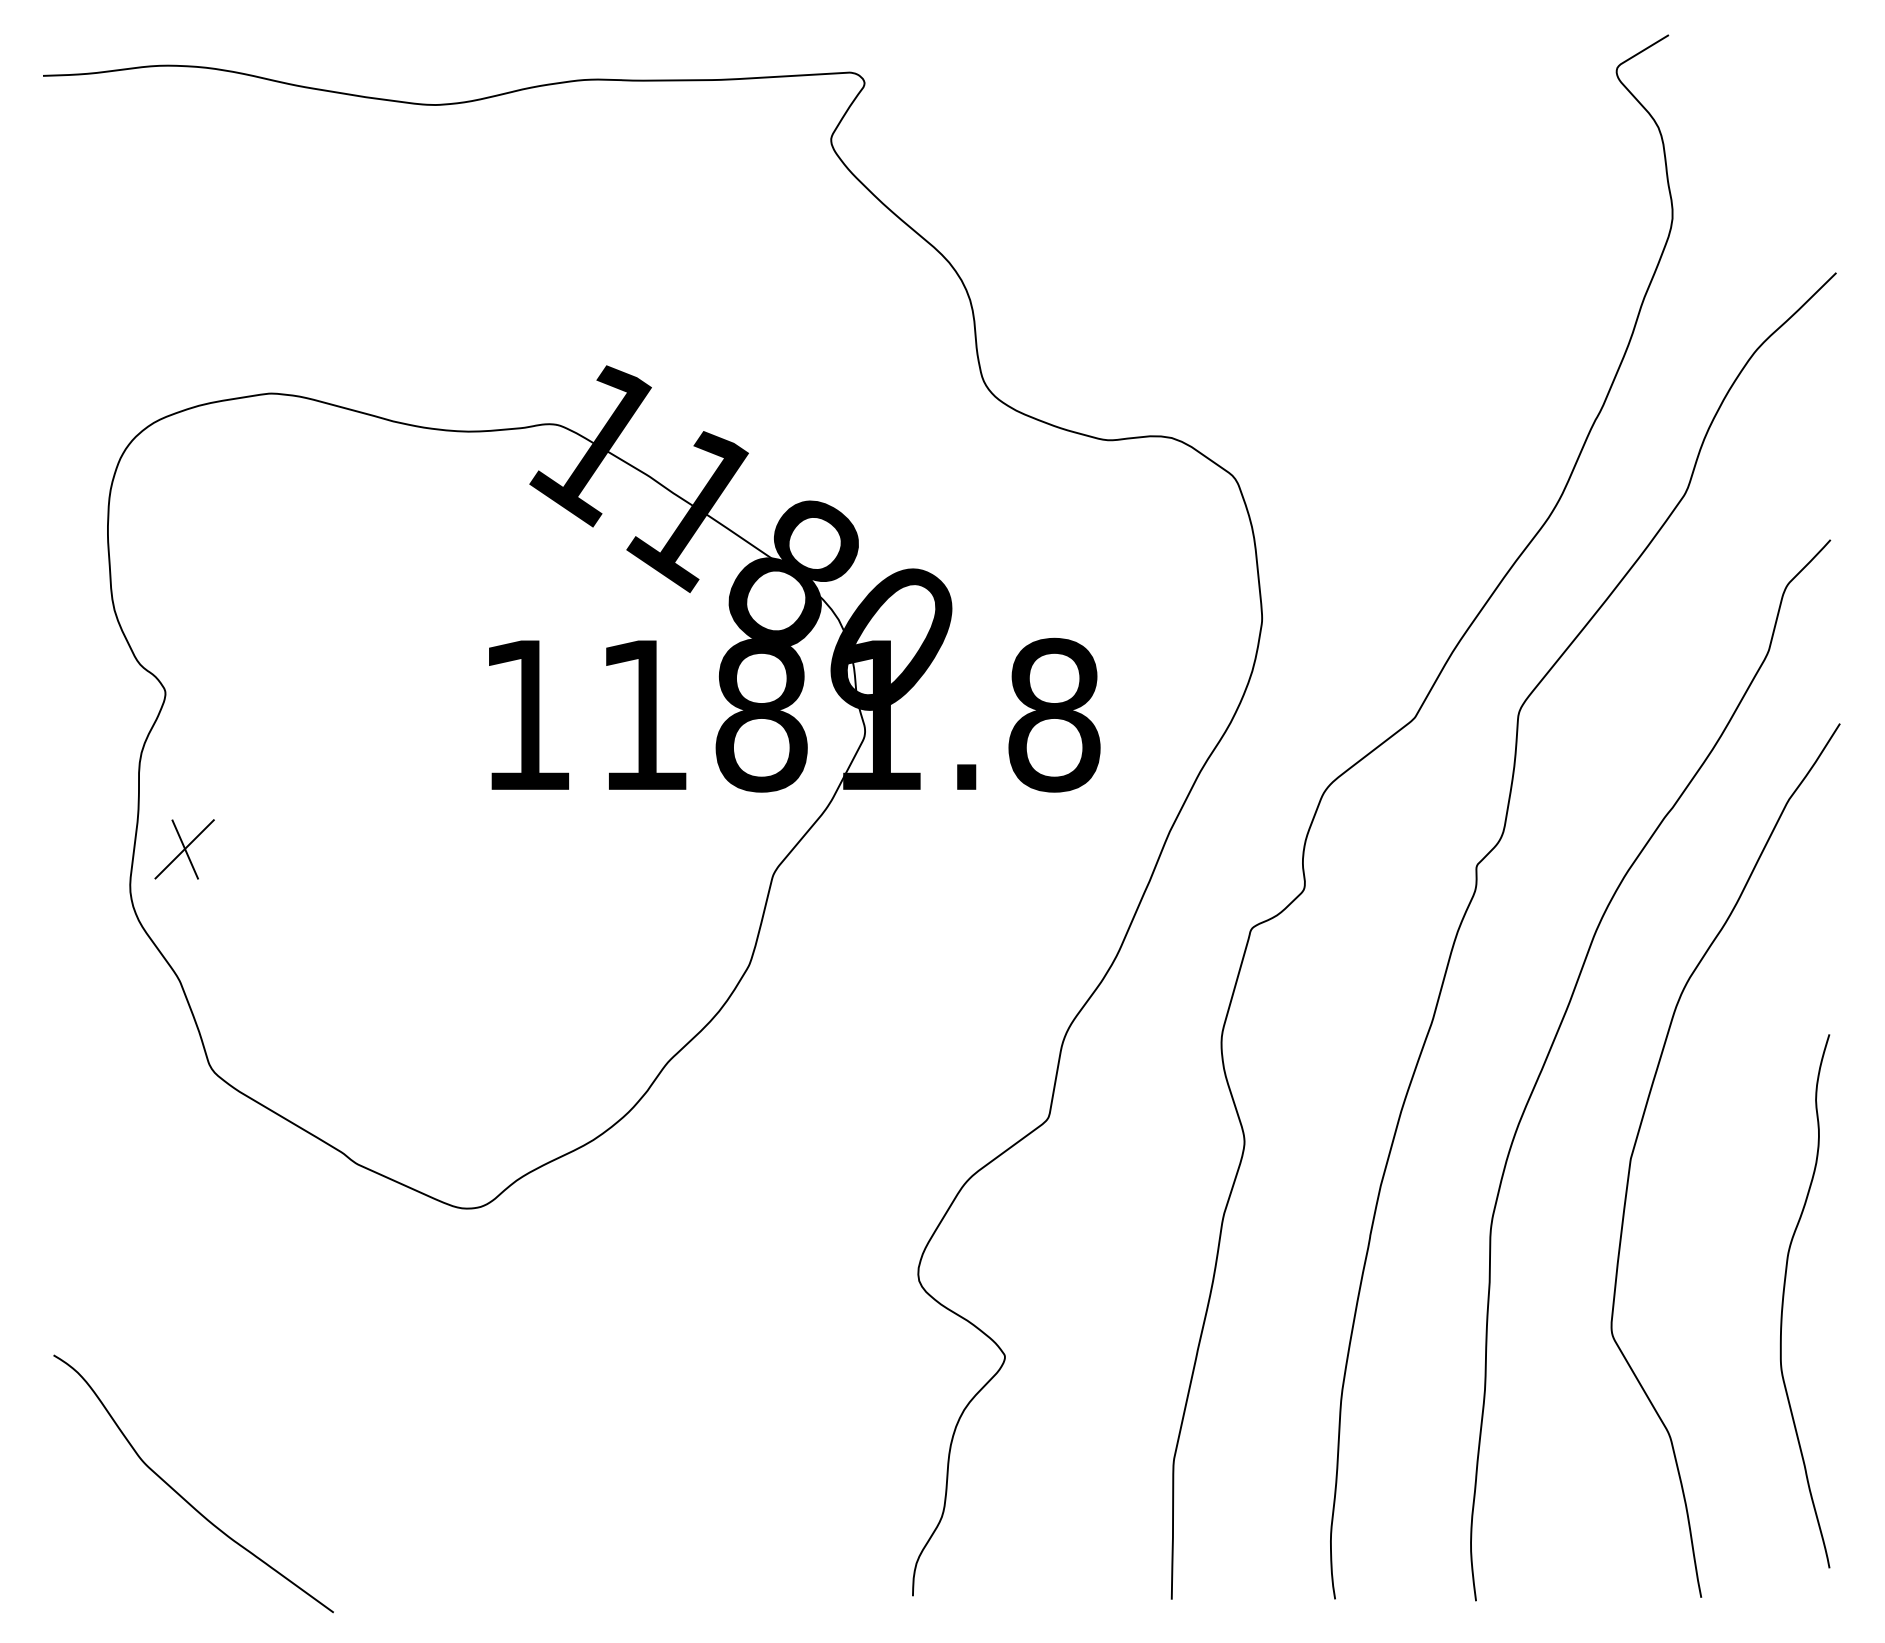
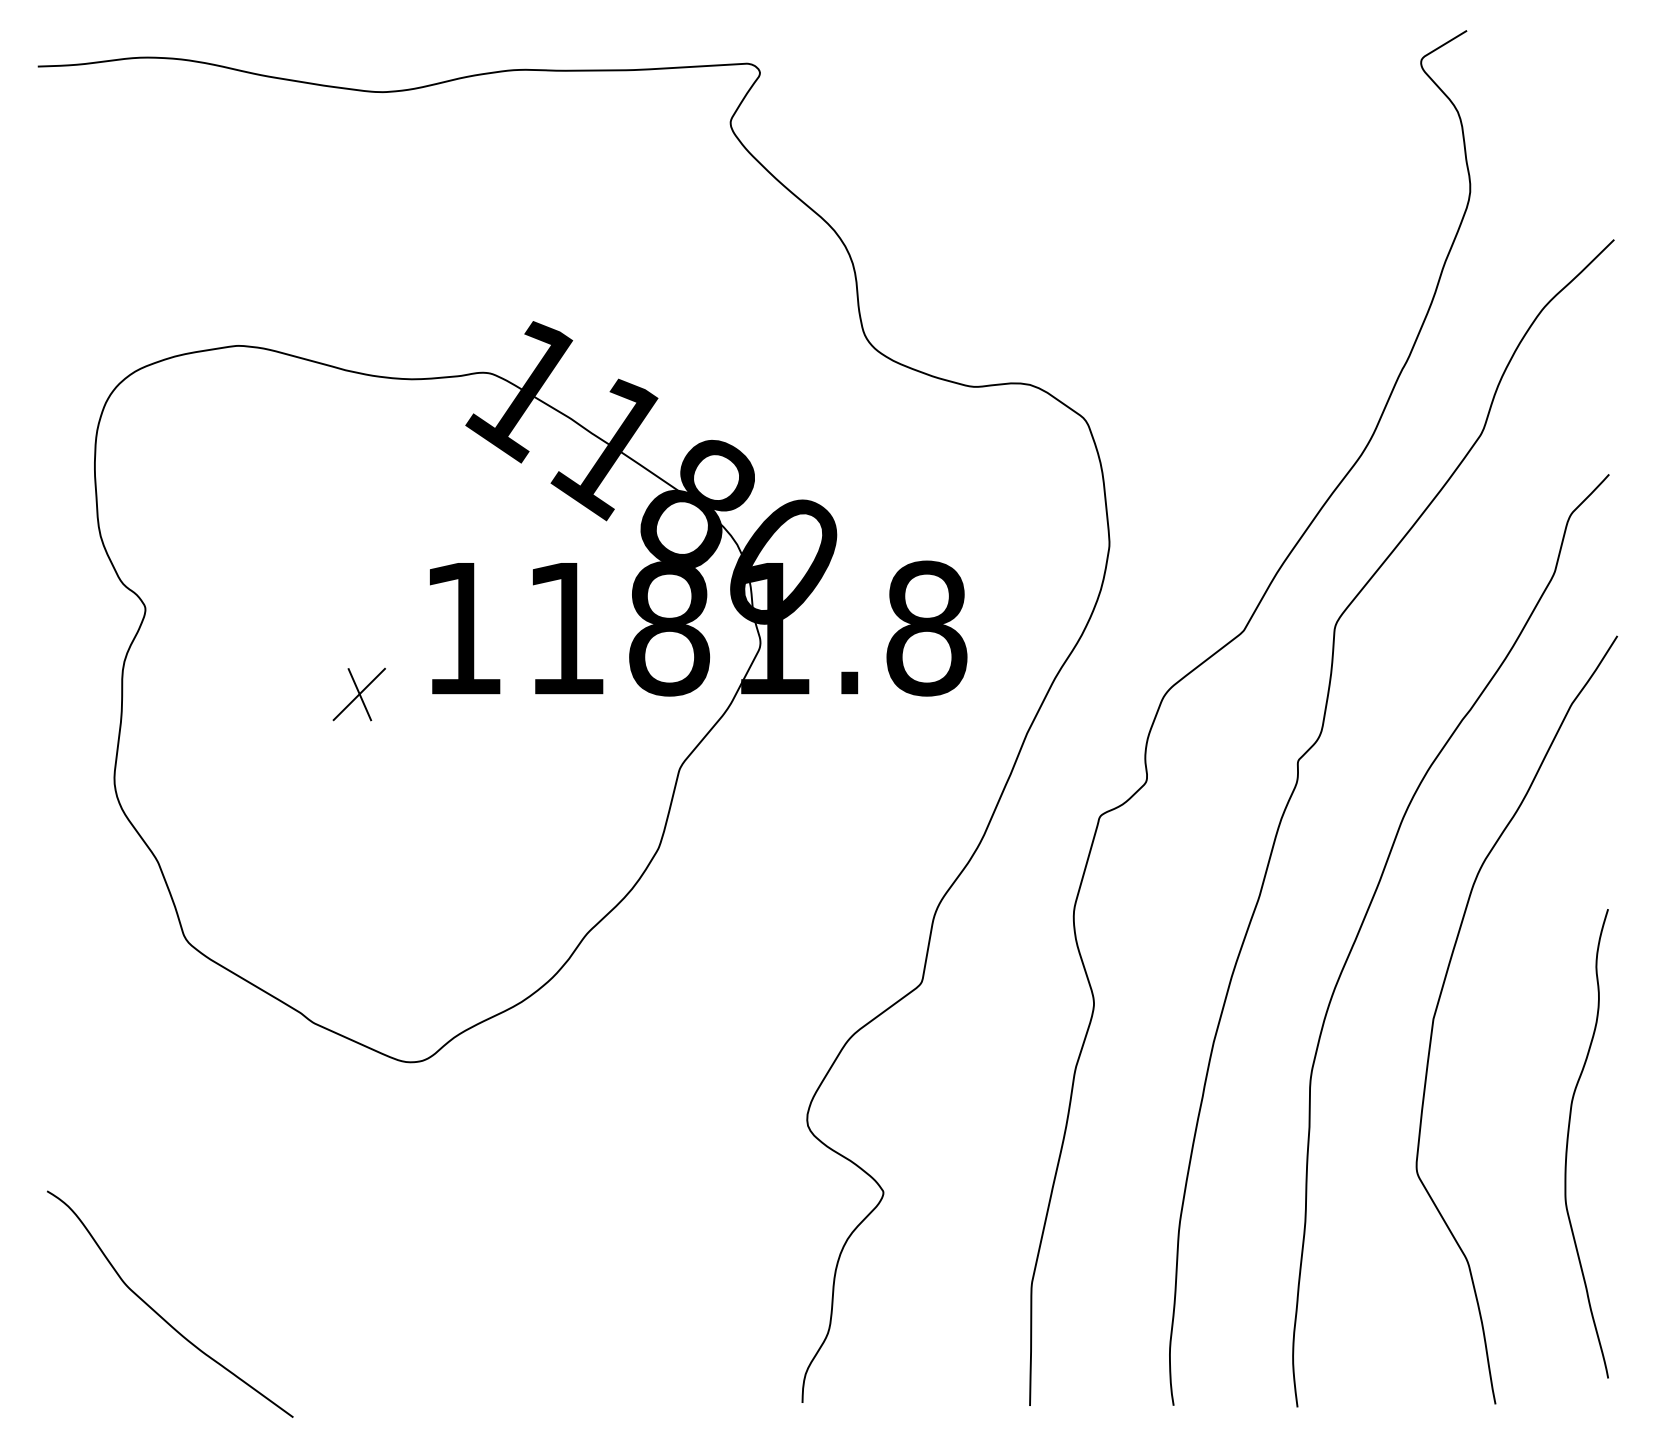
part: (183, 849) -> (358, 694), moved

